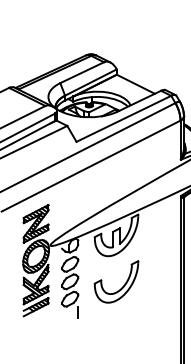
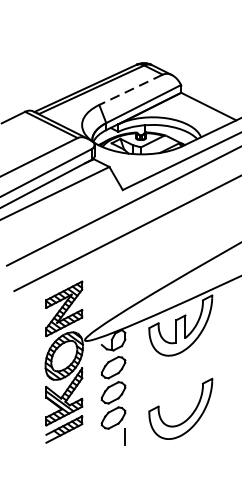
line: (81, 72) -> (130, 89), solid -> dashed
part: (122, 286) -> (189, 415), moved

